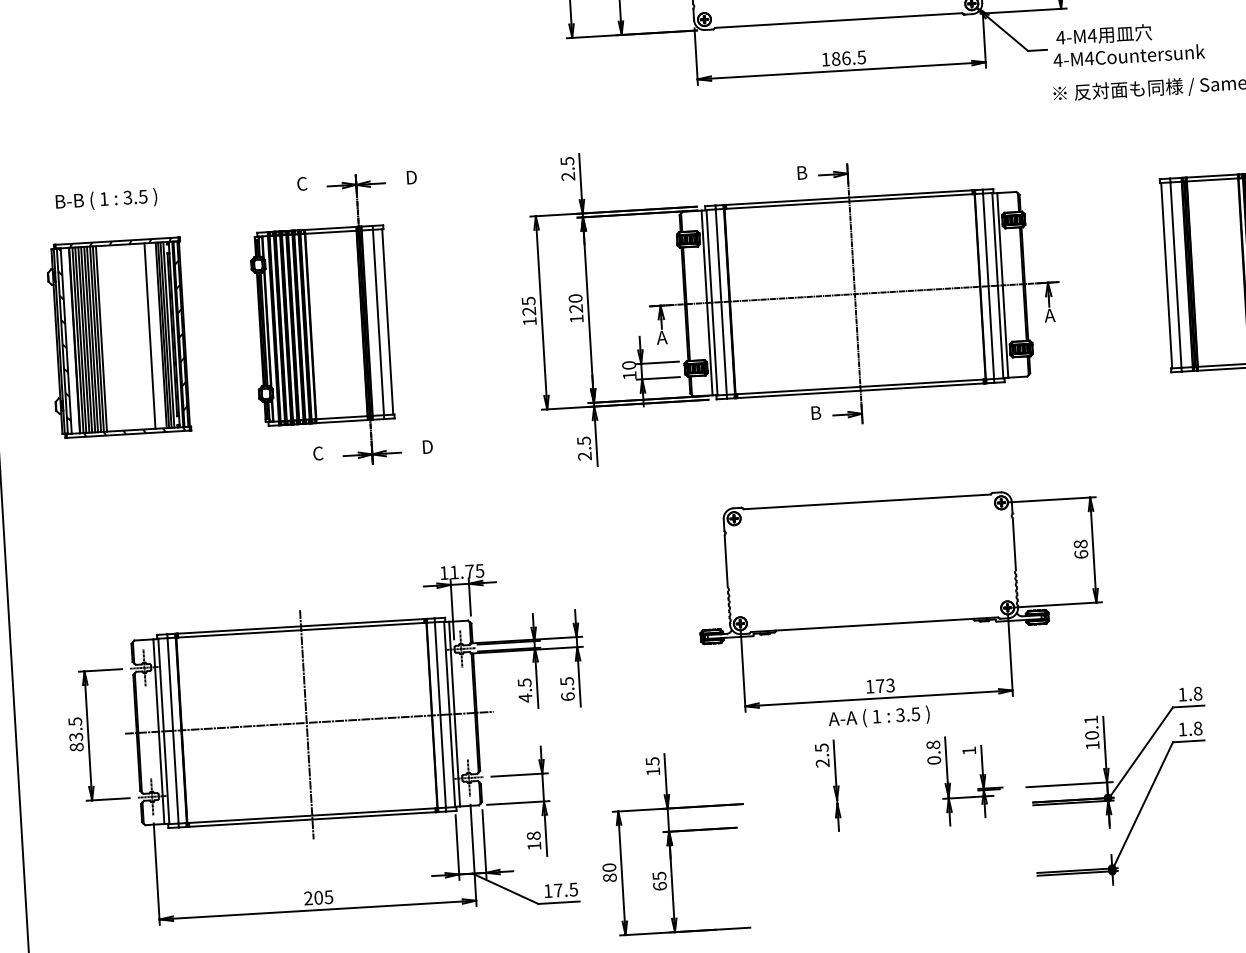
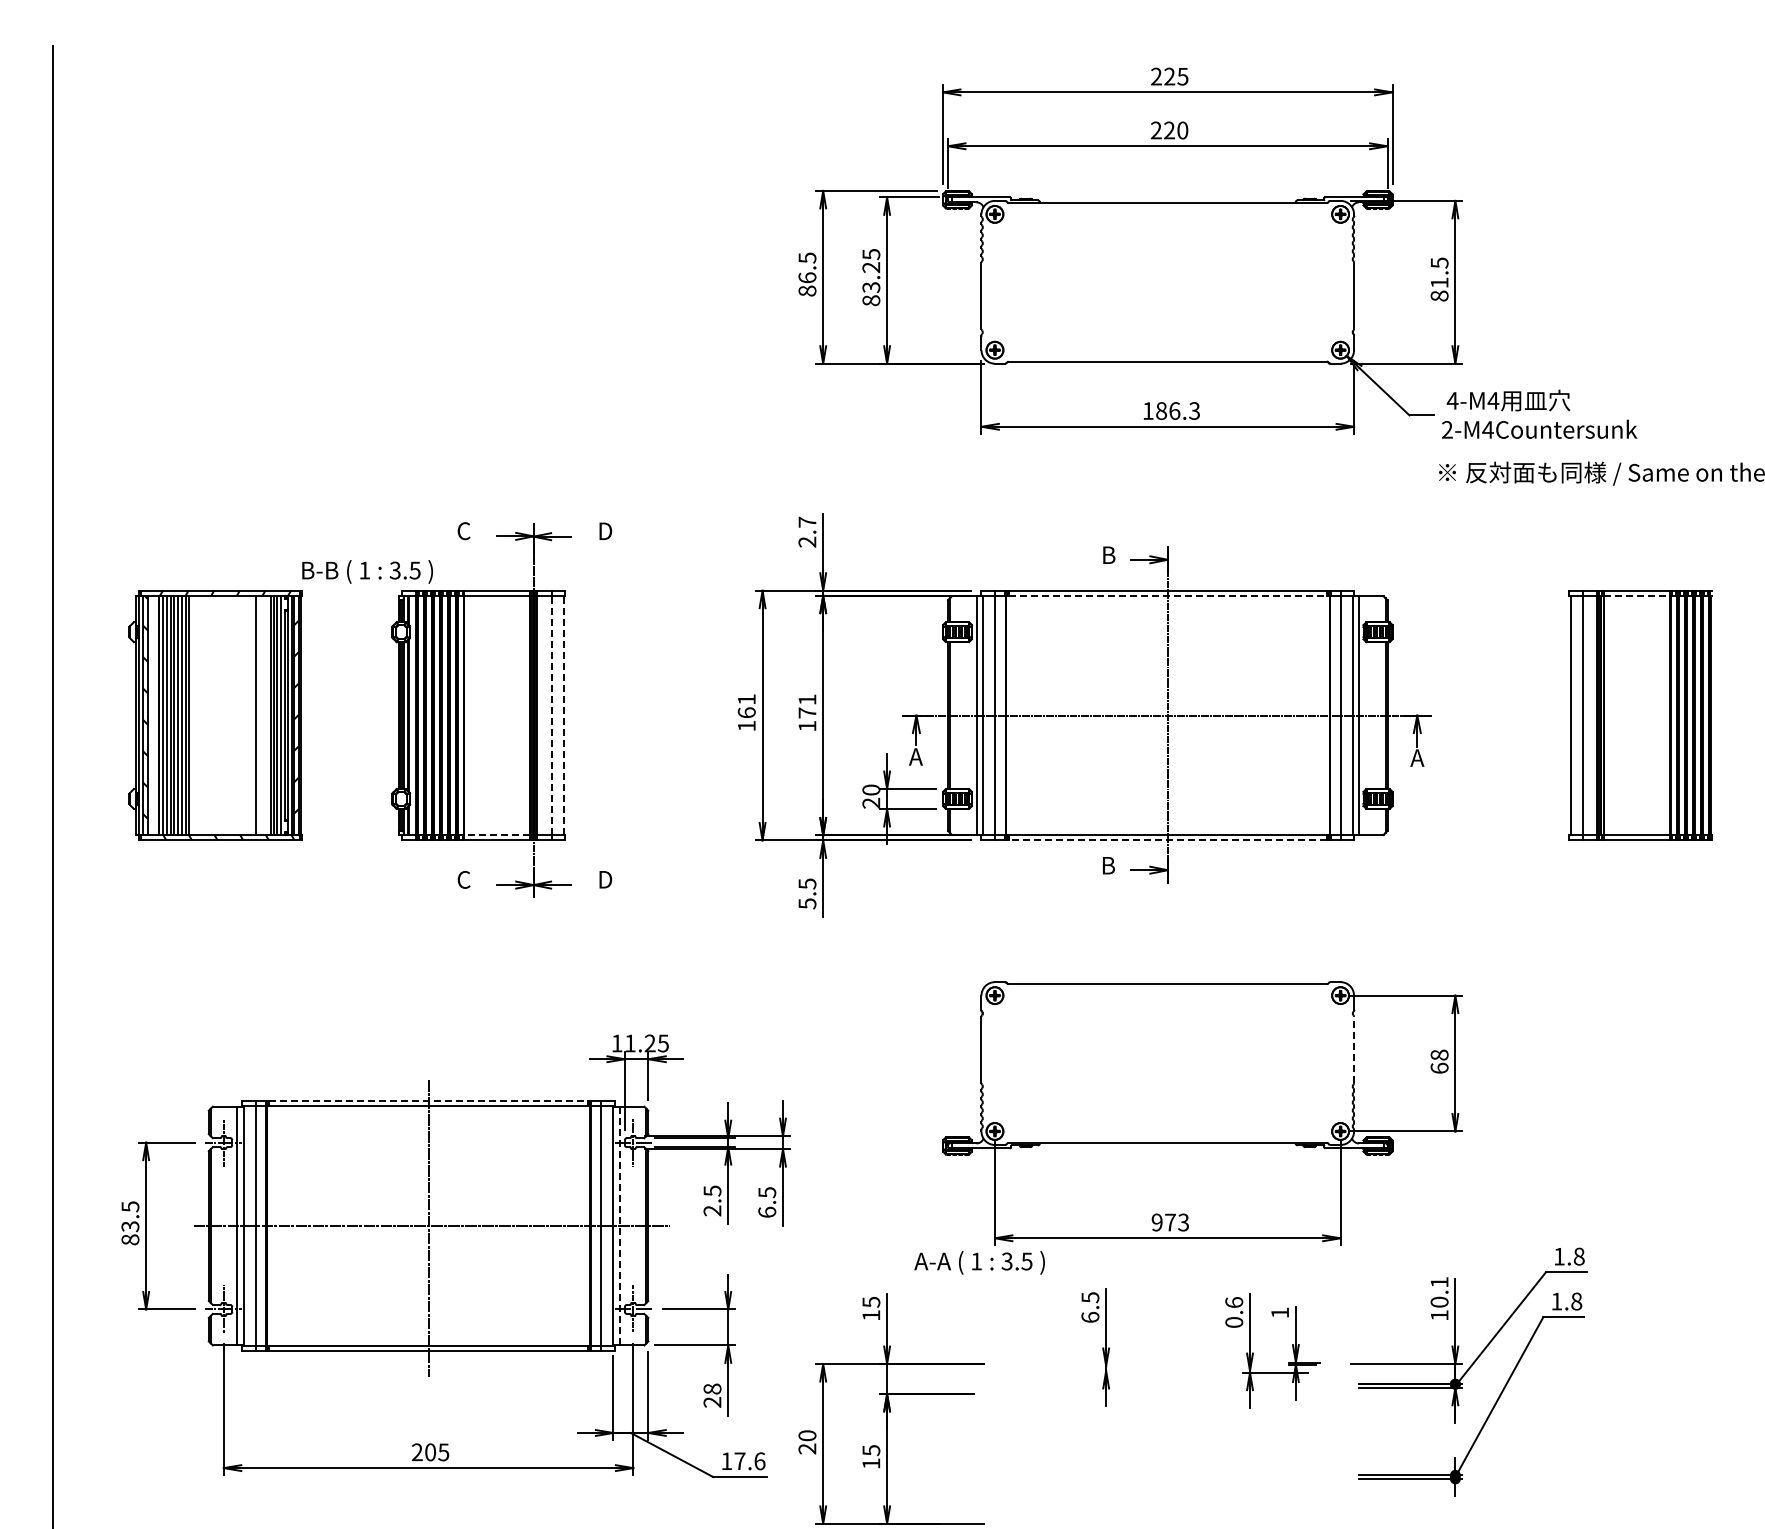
text: (861, 57) -> (1194, 410), 186.5 -> 186.3
text: (1058, 60) -> (1447, 429), 4-M4Countersunk -> 2-M4Countersunk
text: (567, 160) -> (807, 521), 2.5 -> 2.7
line: (1212, 179) -> (1637, 595), solid -> dashed
text: (106, 199) -> (367, 571), moved
line: (849, 201) -> (1168, 595), solid -> dashed
text: (575, 303) -> (807, 706), 120 -> 171
text: (528, 306) -> (746, 706), 125 -> 161
line: (387, 321) -> (563, 715), solid -> dashed
line: (378, 322) -> (551, 715), solid -> dashed
line: (101, 338) -> (193, 715), removed
text: (629, 375) -> (870, 802), 10 -> 20
line: (860, 390) -> (1167, 840), solid -> dashed
line: (341, 417) -> (496, 835), solid -> dashed
text: (584, 456) -> (807, 903), 2.5 -> 5.5
line: (1014, 543) -> (1354, 1049), solid -> dashed
text: (469, 571) -> (649, 1043), 11.75 -> 11.25
line: (301, 626) -> (429, 1101), solid -> dashed
text: (869, 686) -> (1156, 1222), 173 -> 973
text: (525, 697) -> (712, 1210), 4.5 -> 2.5
line: (454, 713) -> (619, 1225), solid -> dashed
text: (879, 717) -> (979, 1262), moved
text: (933, 745) -> (1234, 1302), 0.8 -> 0.6
text: (822, 762) -> (1090, 1316), 2.5 -> 6.5
text: (534, 845) -> (712, 1401), 18 -> 28
text: (609, 877) -> (807, 1448), 80 -> 20
text: (660, 886) -> (871, 1463), 65 -> 15
text: (573, 889) -> (759, 1461), 17.5 -> 17.6

